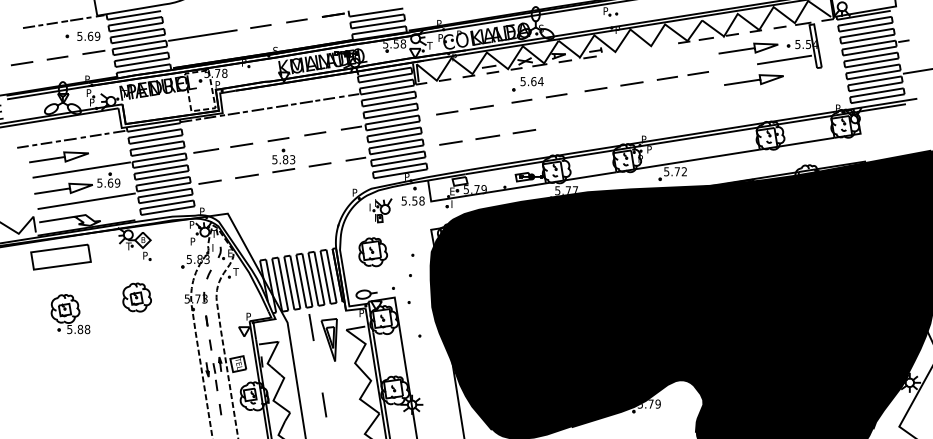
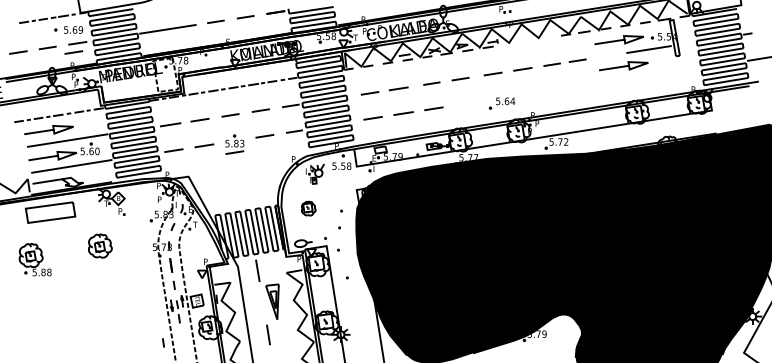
line: (89, 63) -> (74, 52), added
part: (527, 84) -> (501, 103), moved
part: (283, 160) -> (234, 144), moved
text: (117, 182) -> (97, 150), 5.69 -> 5.60
part: (372, 252) -> (308, 208), size x0.6
part: (136, 297) -> (99, 246), moved
part: (70, 314) -> (35, 260), moved
part: (206, 320) -> (170, 265), size x1.6
part: (328, 339) -> (271, 301), moved
line: (220, 409) -> (163, 342), moved

